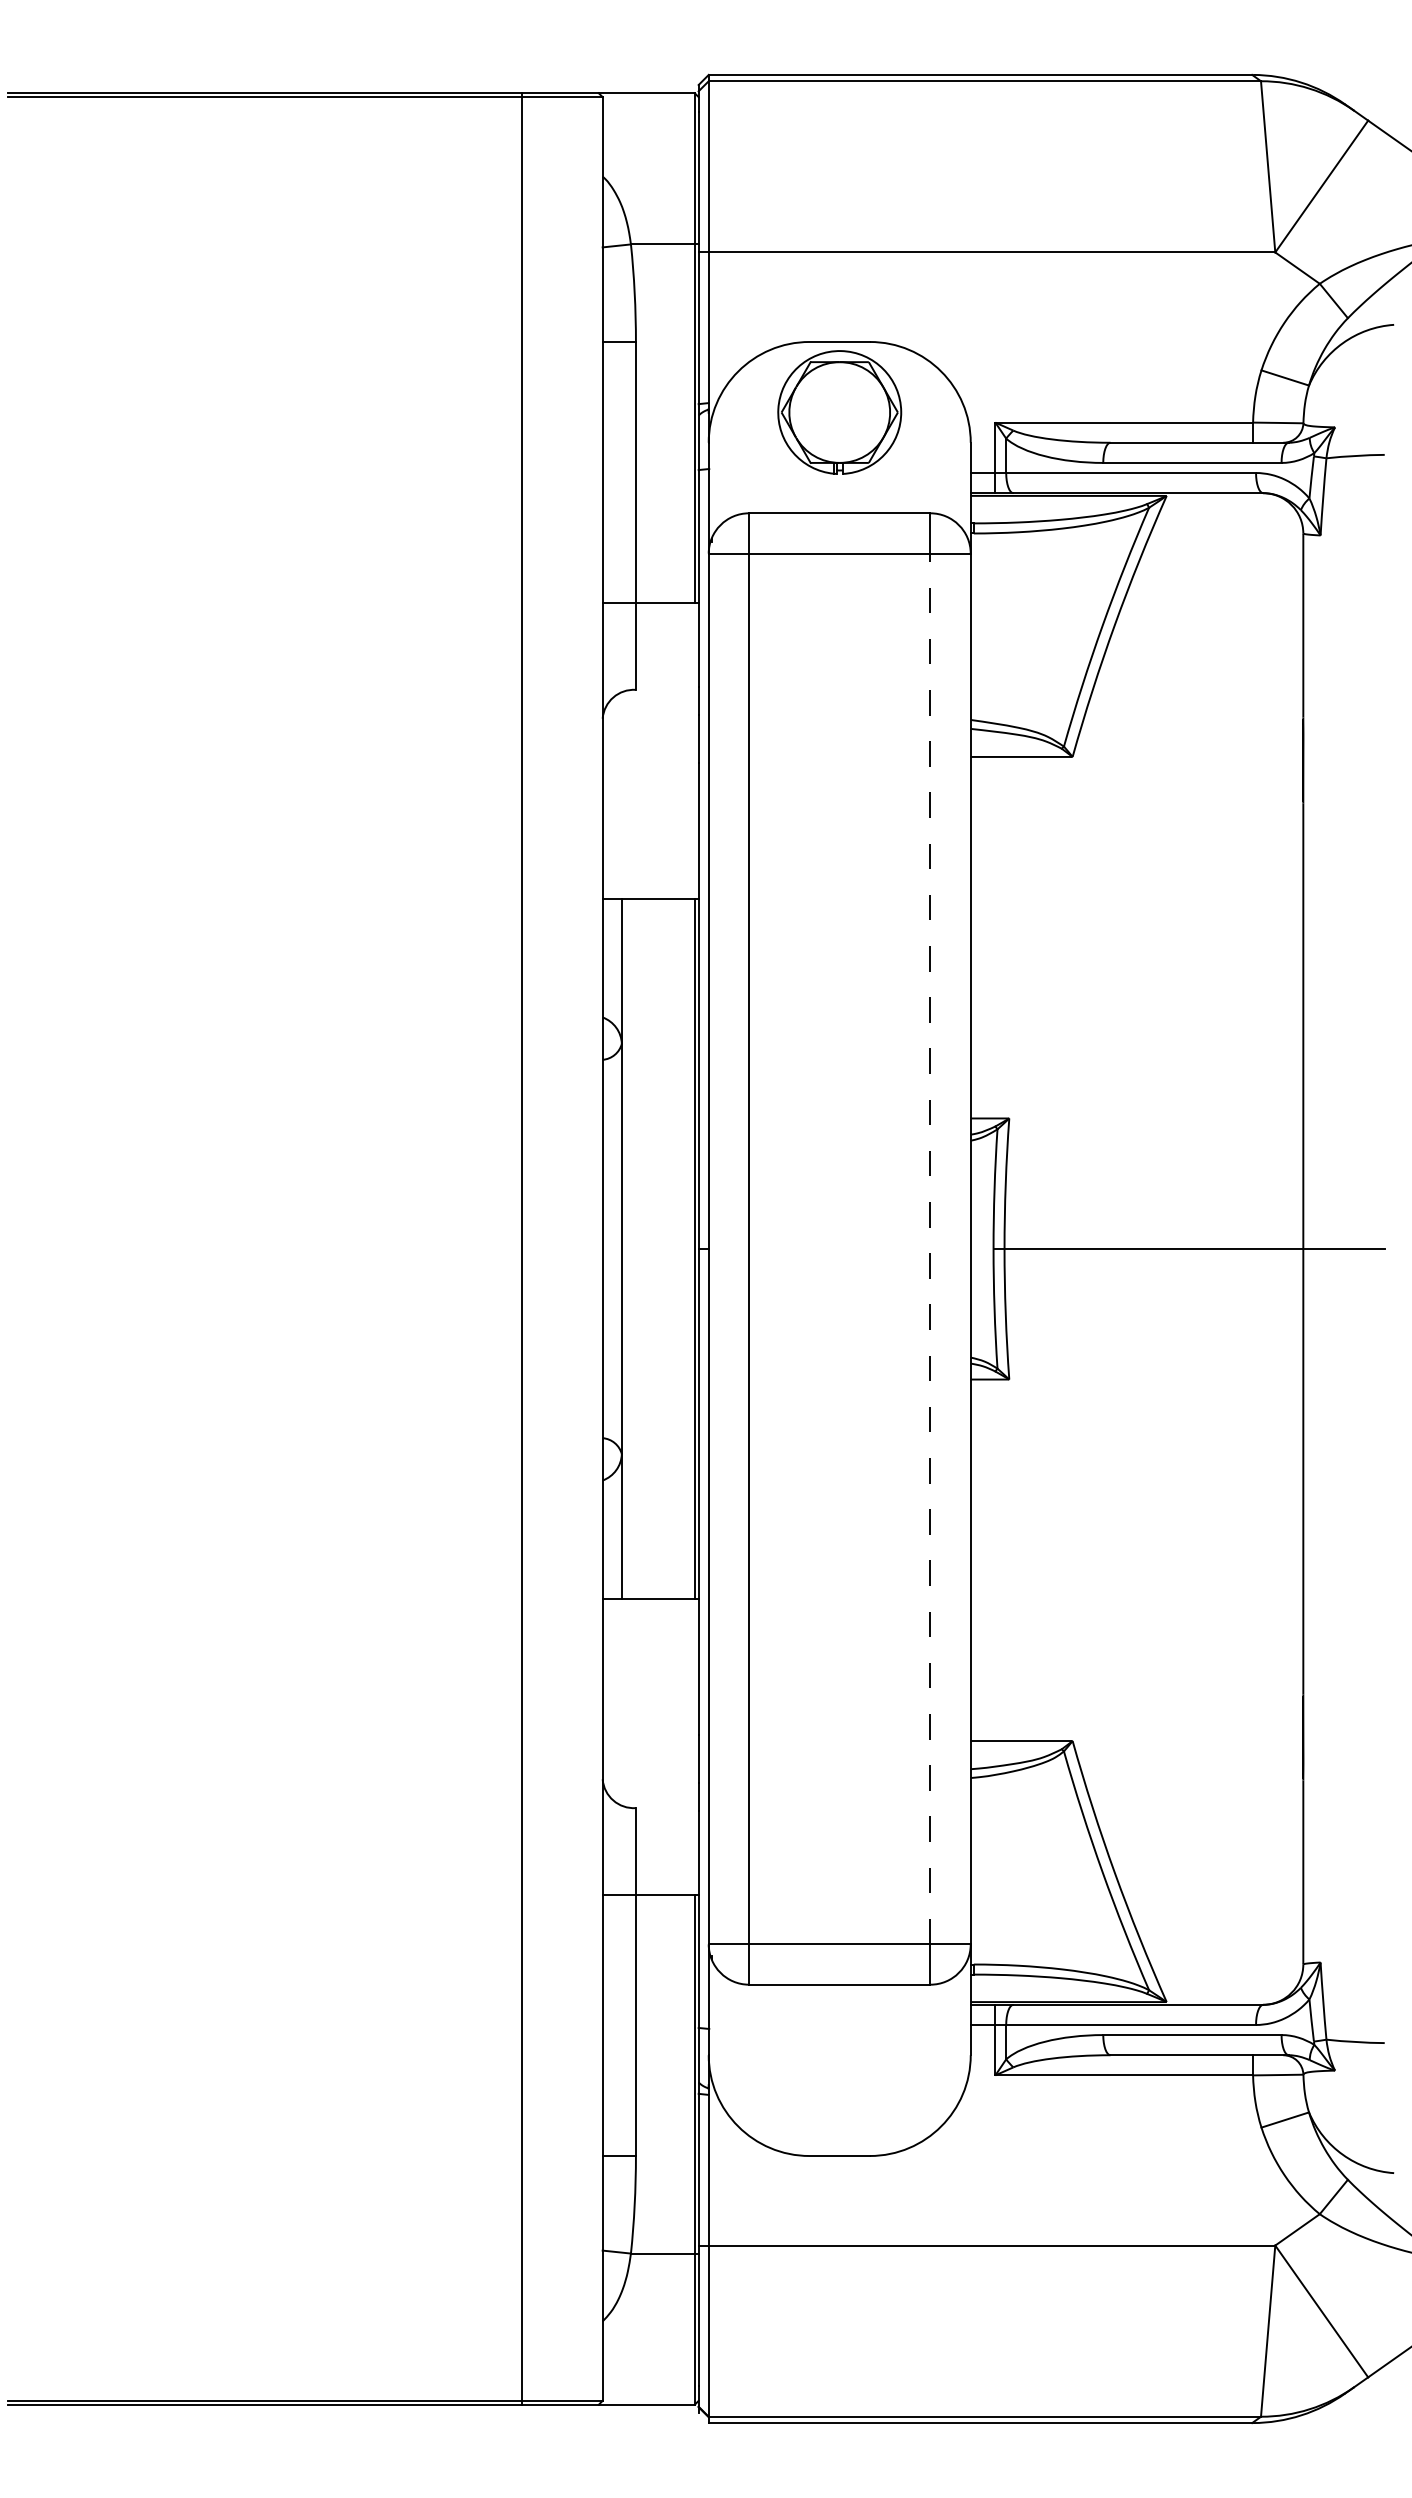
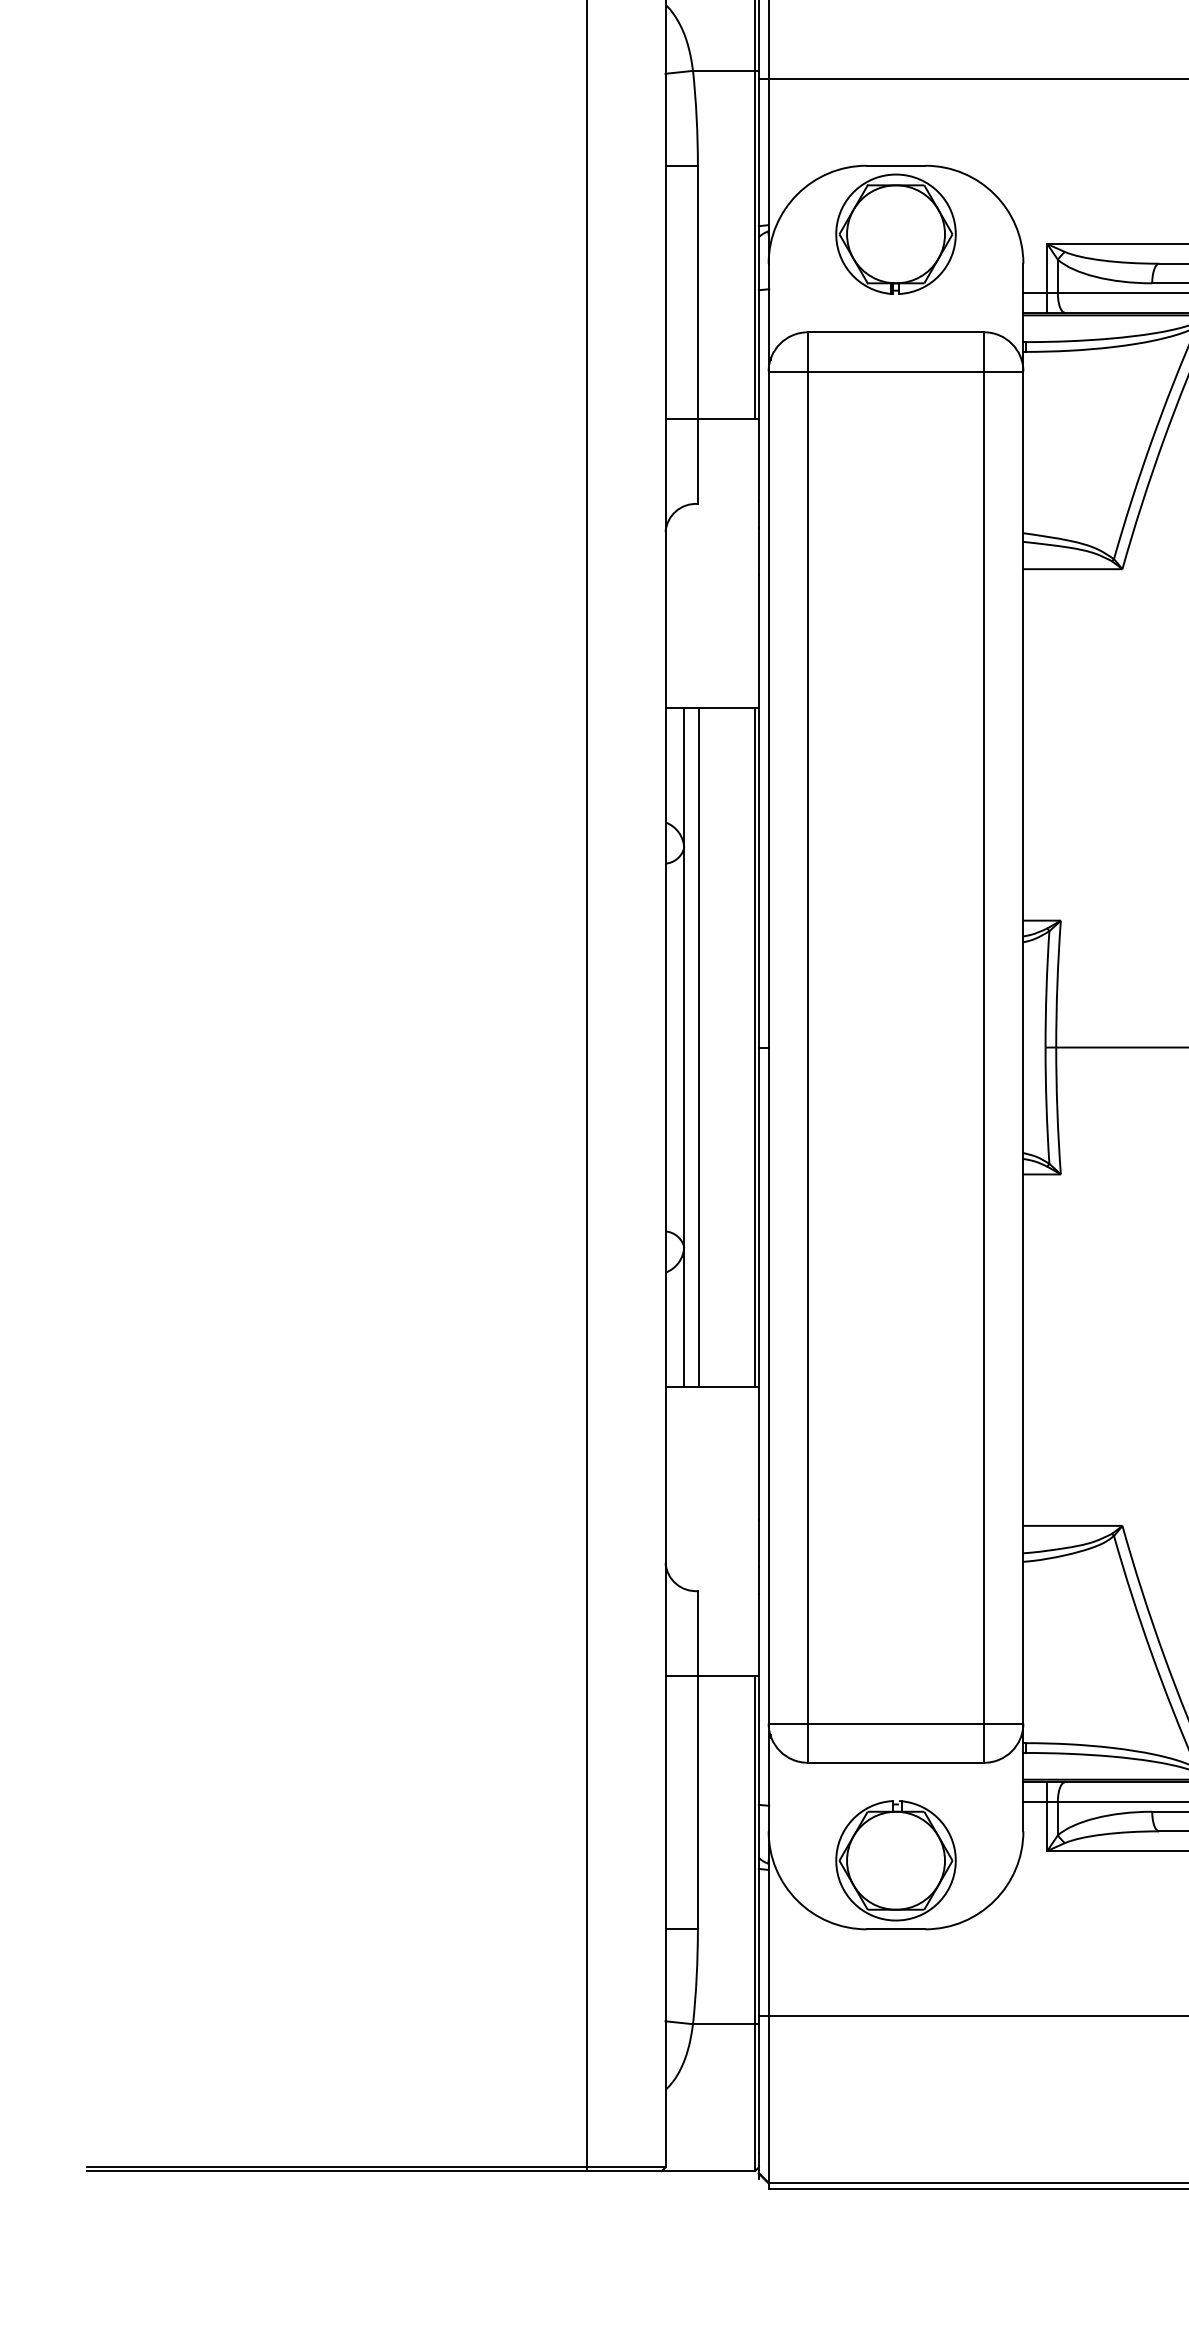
line: (637, 1248) -> (699, 1047), added
line: (930, 1248) -> (984, 1047), dashed -> solid
part: (839, 2085) -> (895, 1860), added

